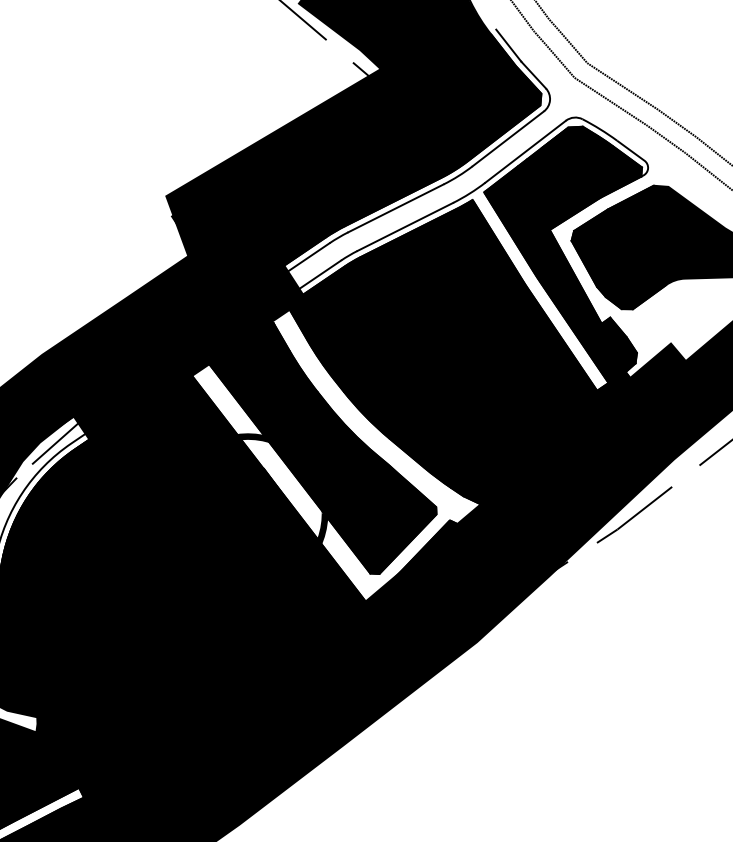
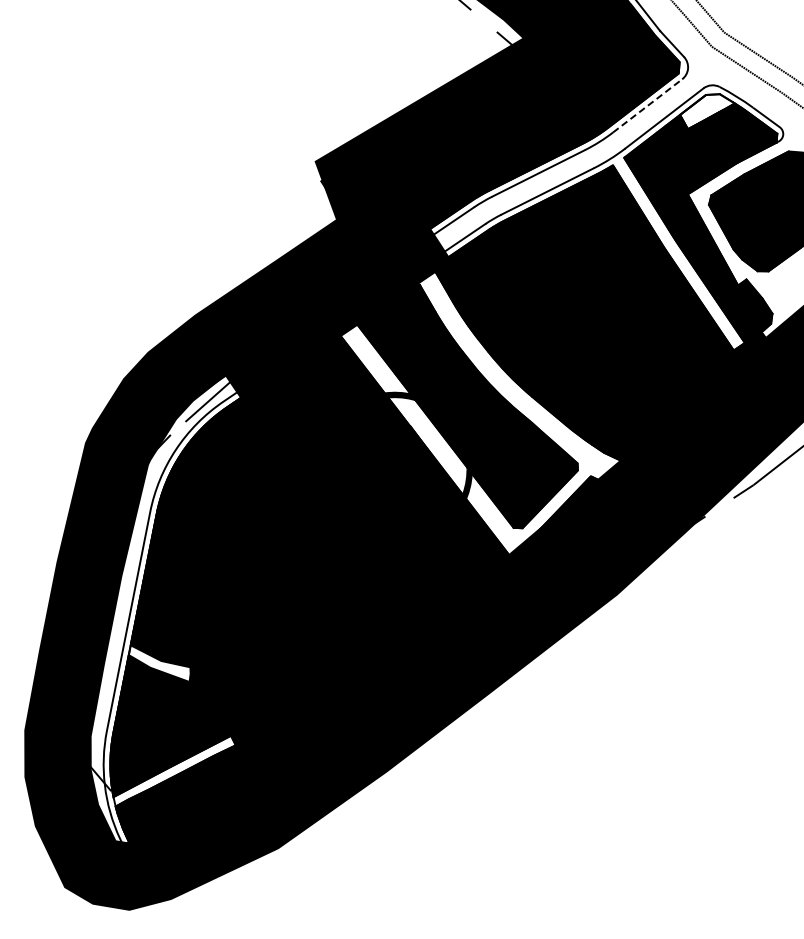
line: (508, 138) -> (647, 105), solid -> dashed
fill: (570, 144) -> (707, 111), removed

